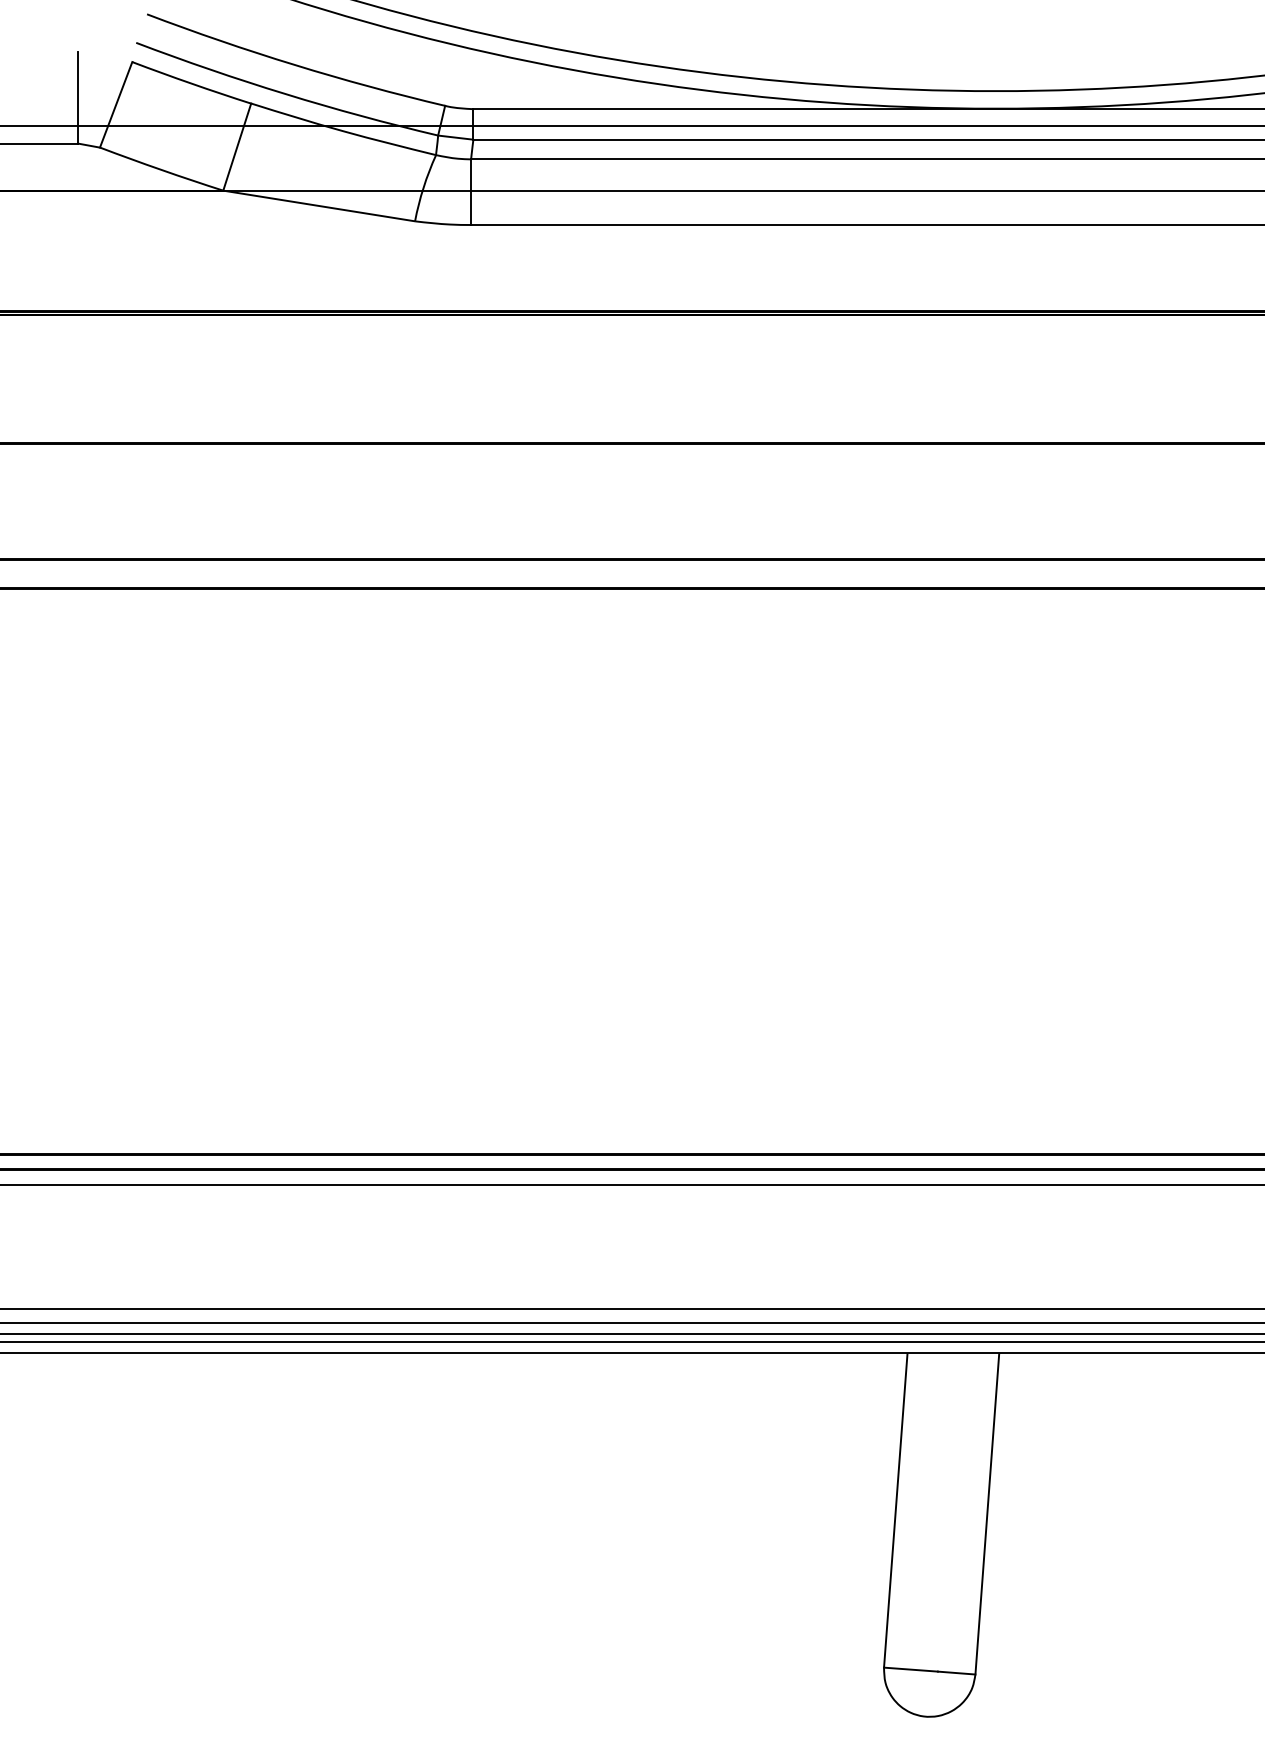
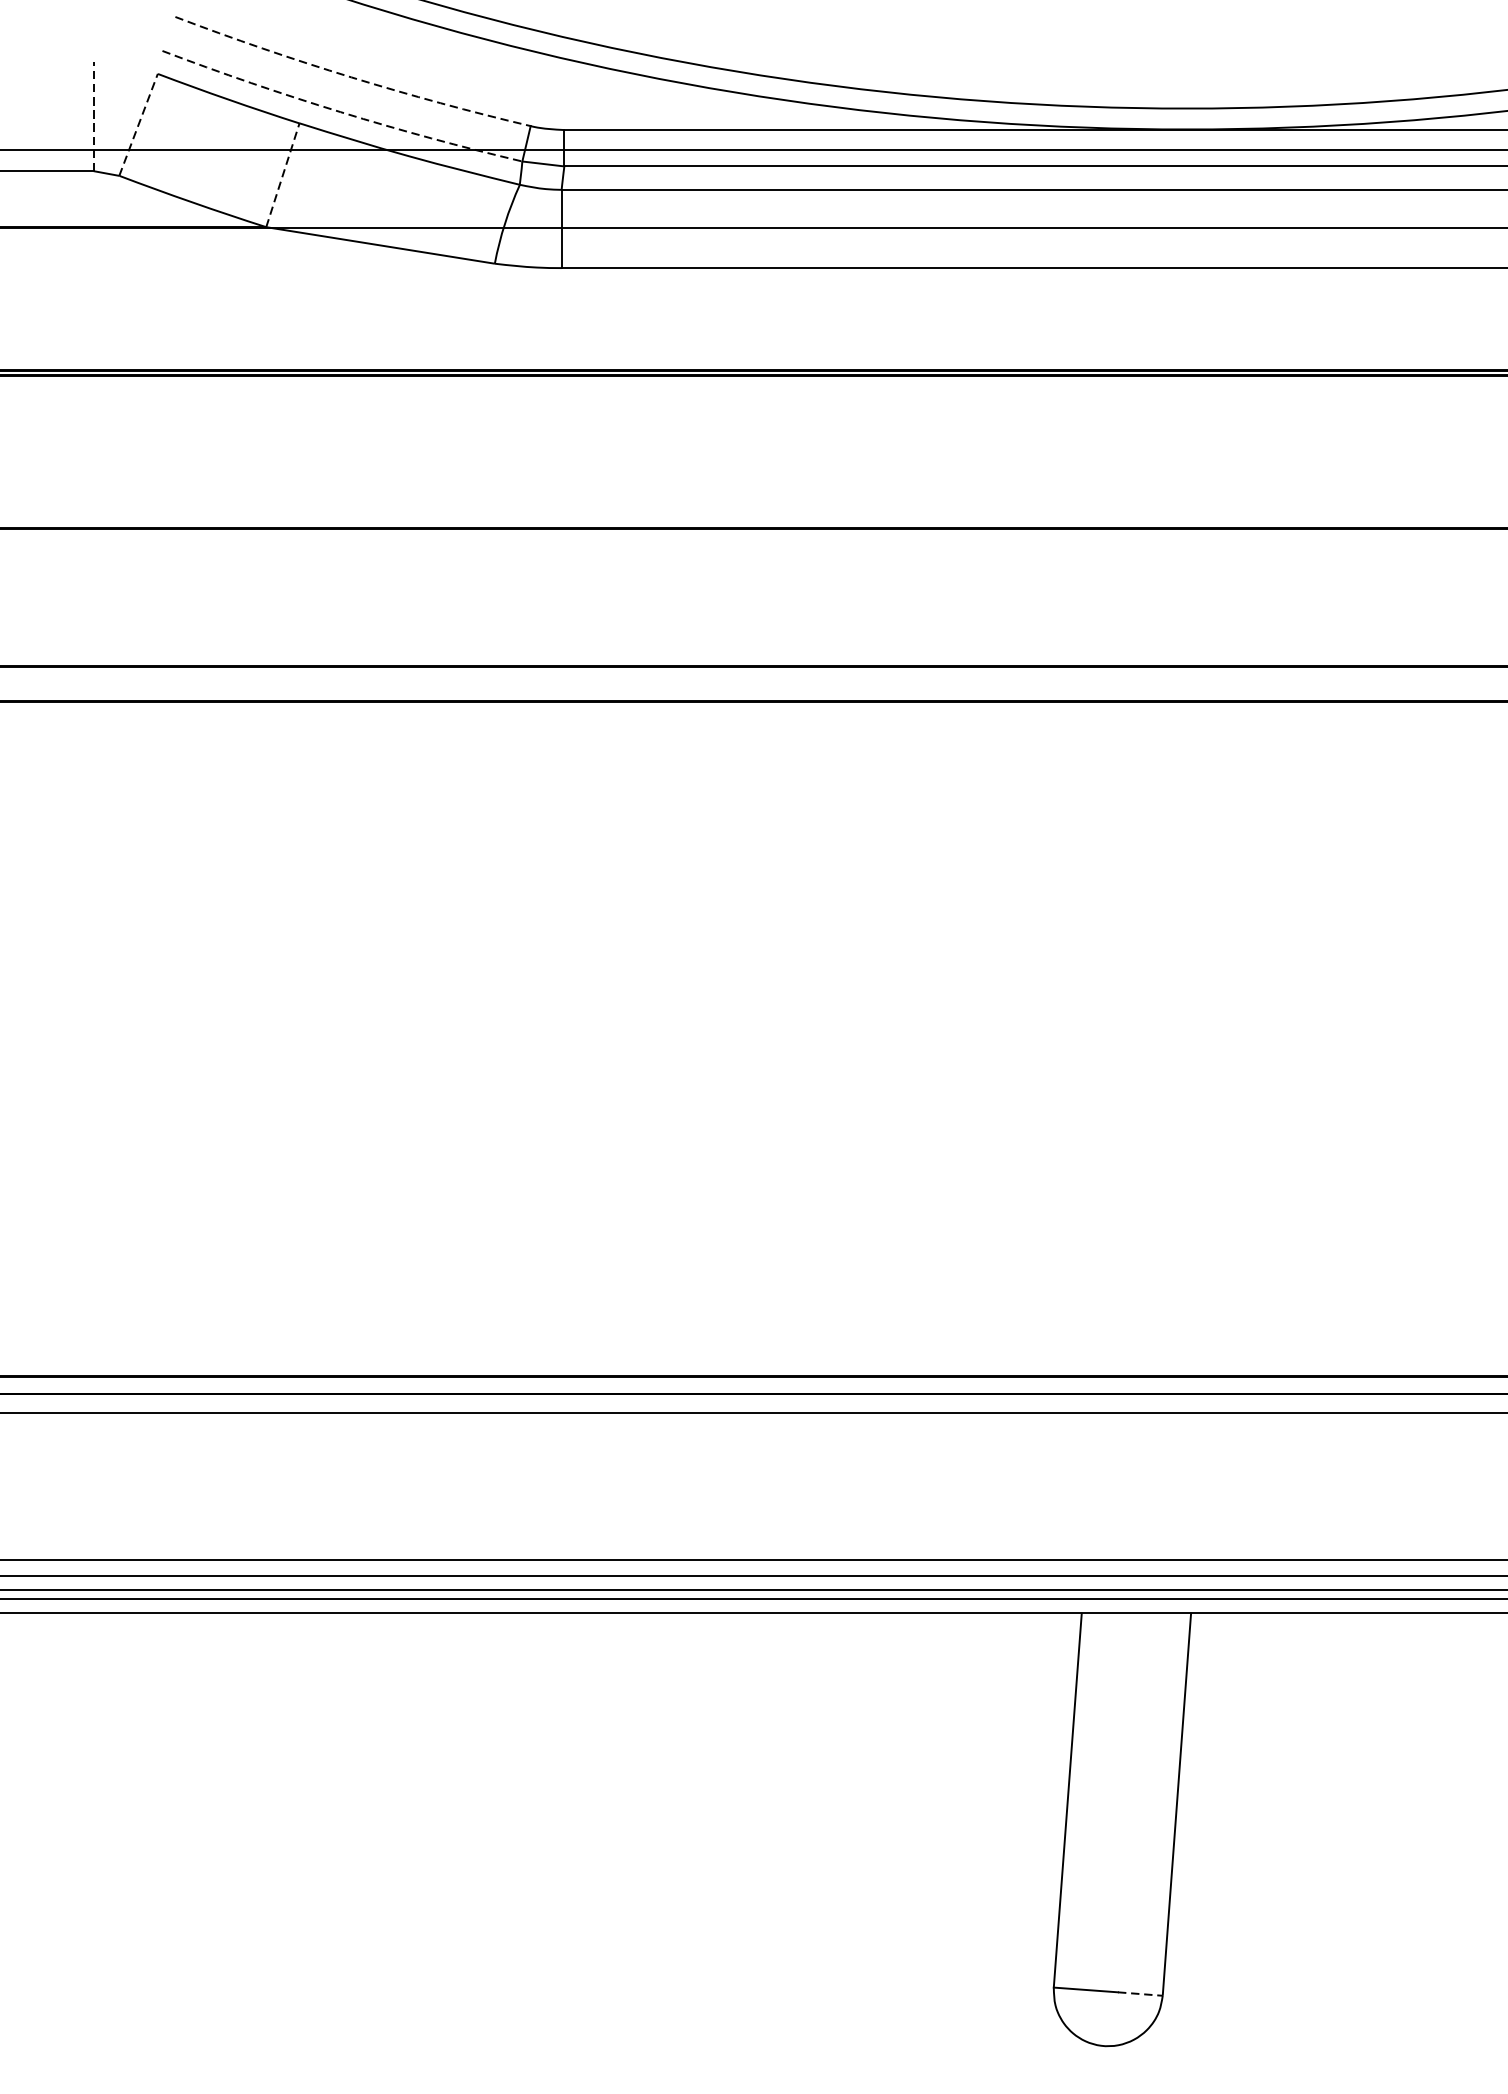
arc: (294, 64) -> (351, 76), solid -> dashed
arc: (285, 94) -> (340, 112), solid -> dashed
line: (78, 97) -> (93, 116), solid -> dashed
line: (116, 104) -> (138, 124), solid -> dashed
line: (237, 147) -> (283, 175), solid -> dashed
line: (956, 1673) -> (1140, 1994), solid -> dashed

